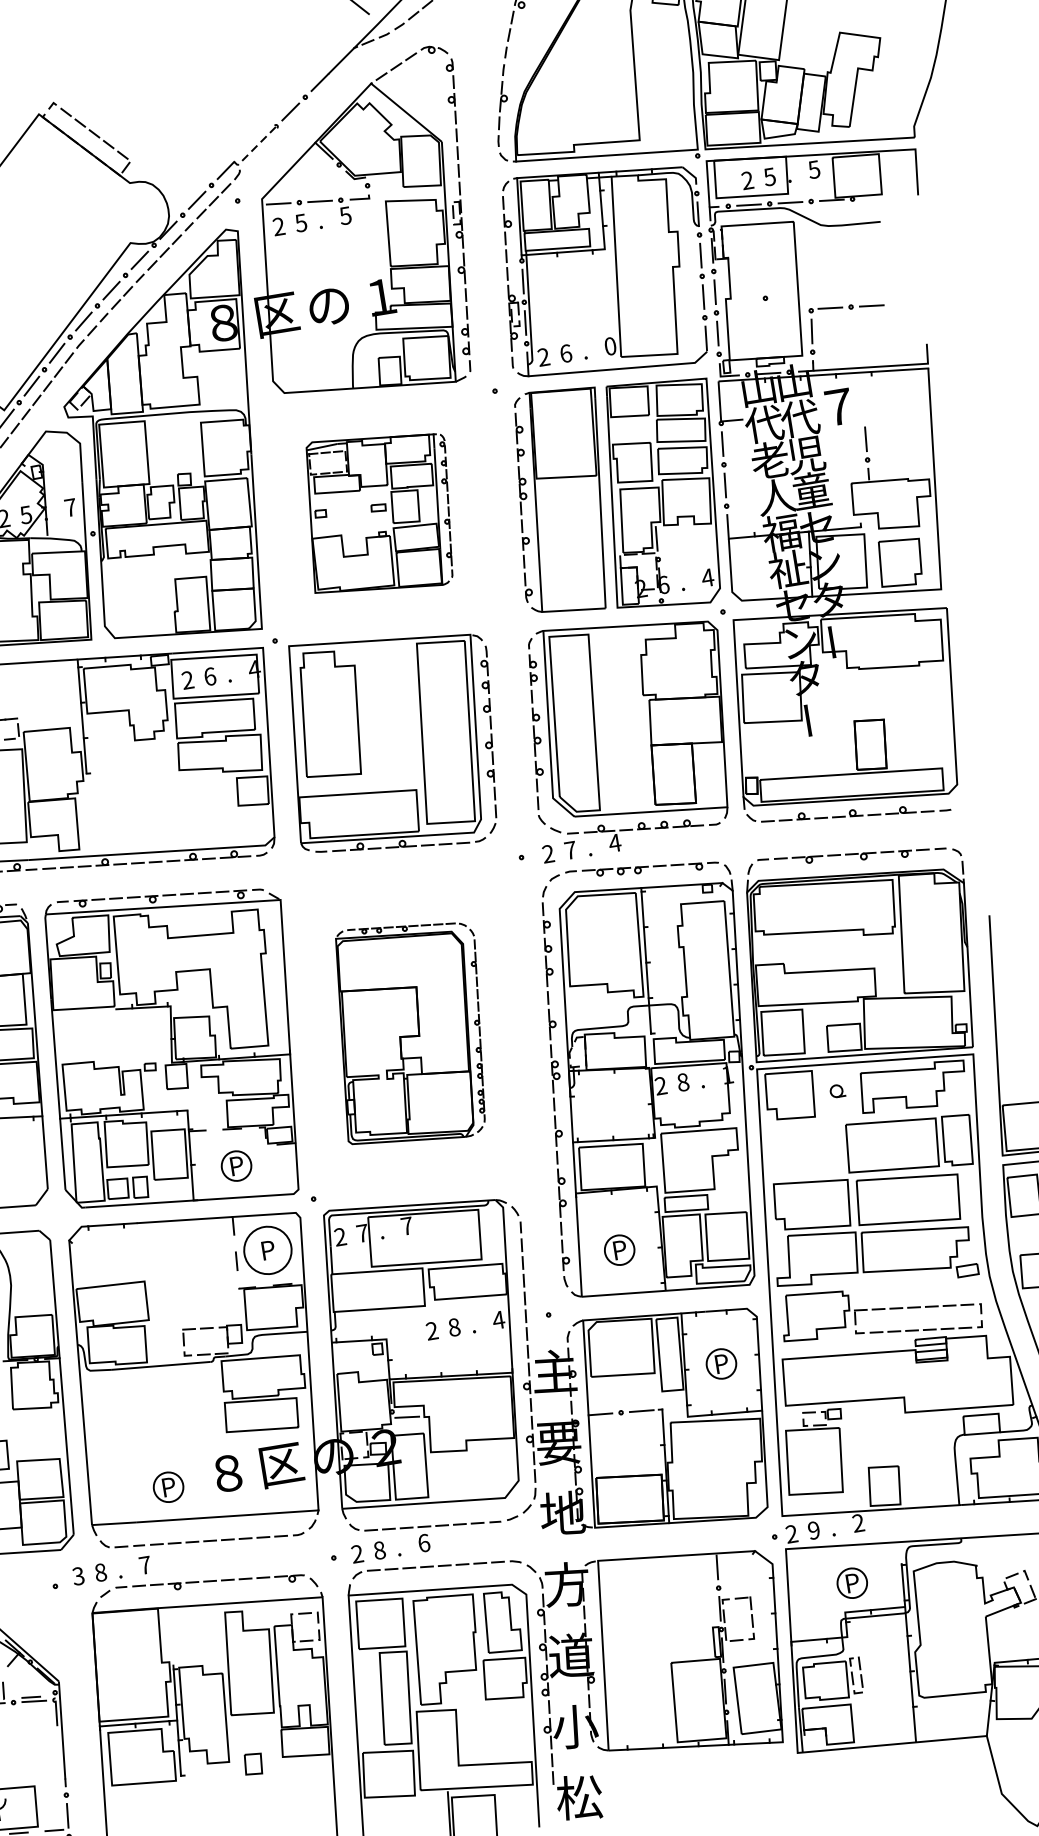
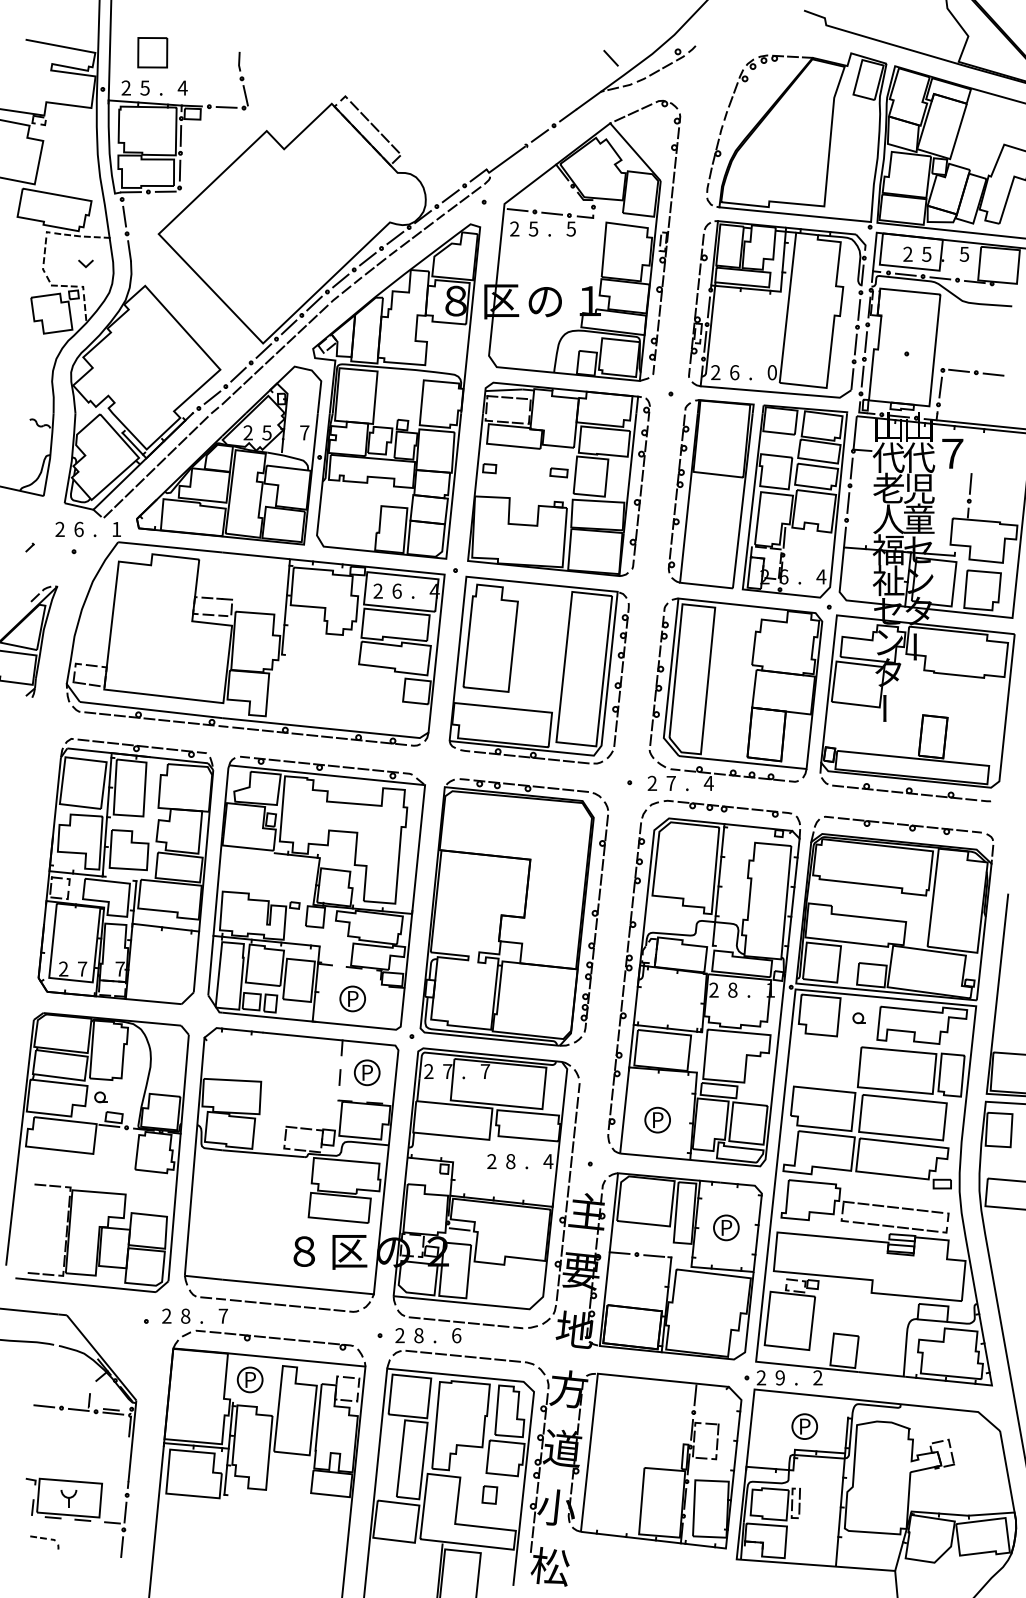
line: (254, 148) -> (505, 161), dashed -> solid
part: (378, 512) -> (558, 478), size x1.43
part: (409, 1033) -> (513, 912), size x1.43
circle: (267, 1250) -> (366, 1072), size x0.62
part: (167, 1486) -> (249, 1379), moved
text: (78, 1576) -> (166, 1316), 3 -> 2
part: (252, 1763) -> (489, 1494), moved

